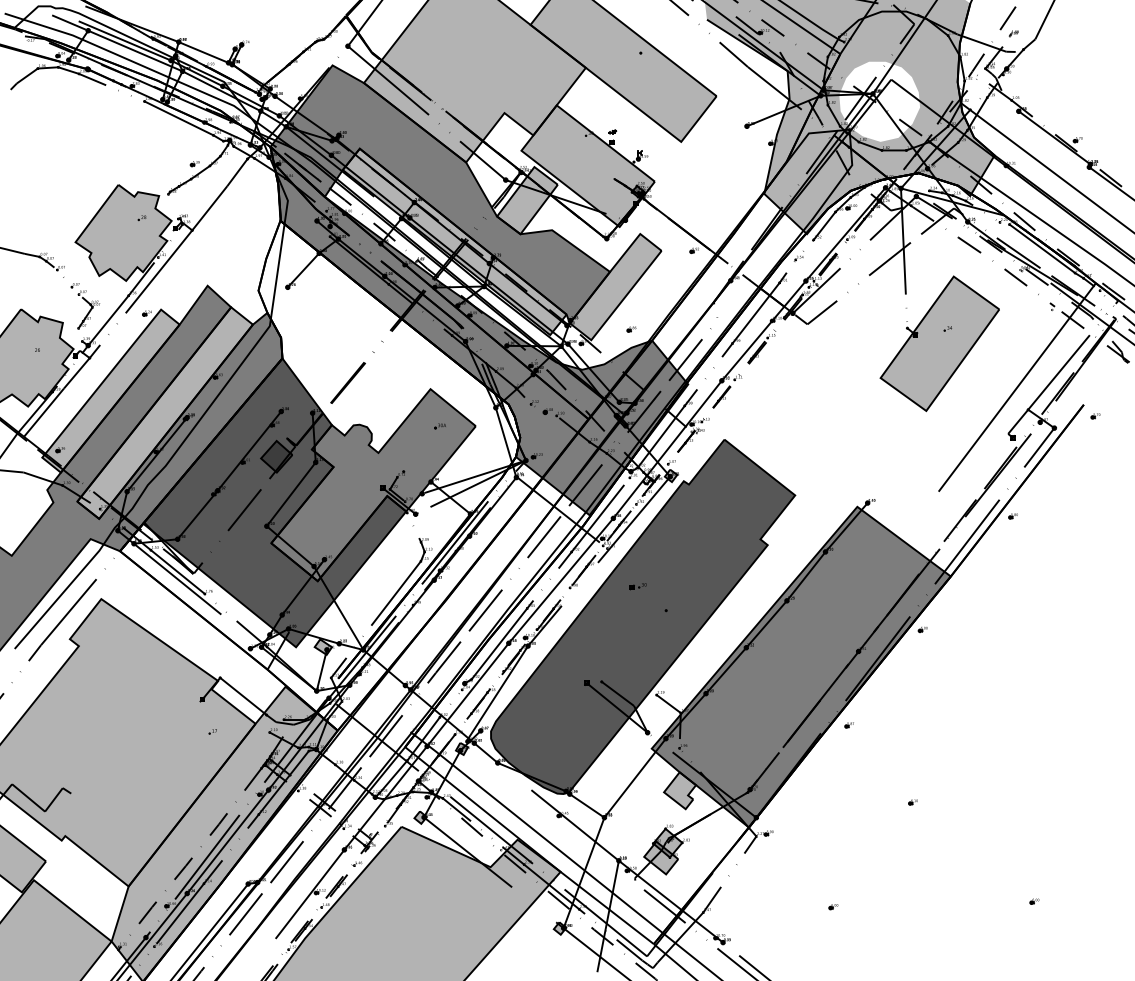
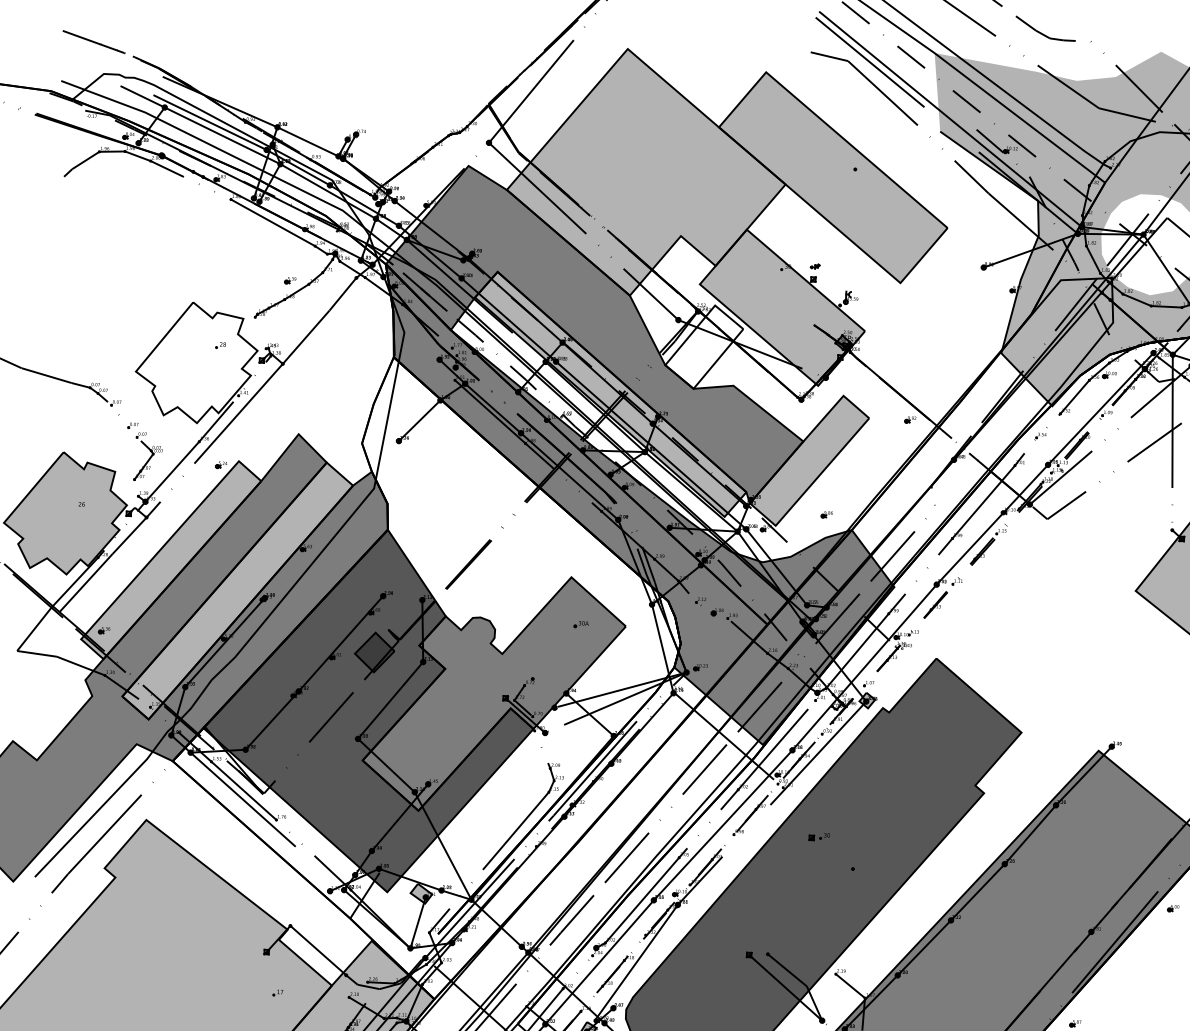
fill: (527, 200) -> (704, 347), removed
fill: (123, 232) -> (196, 362), removed

